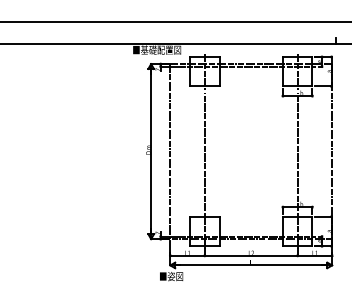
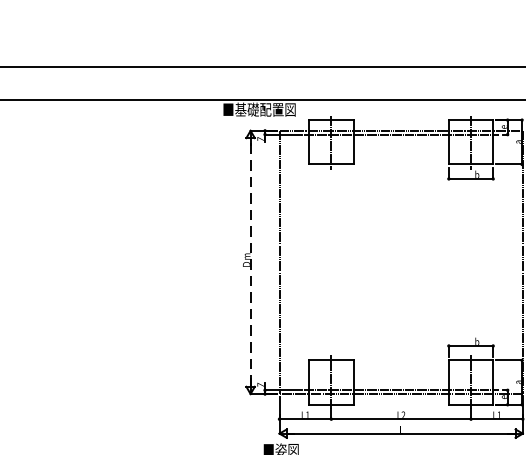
line: (151, 151) -> (251, 262), solid -> dashed
line: (204, 151) -> (330, 262), removed
line: (297, 151) -> (470, 262), removed

